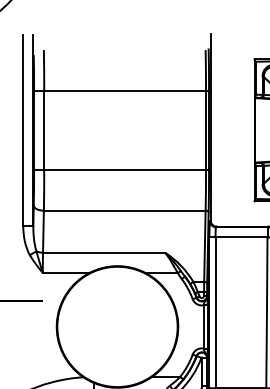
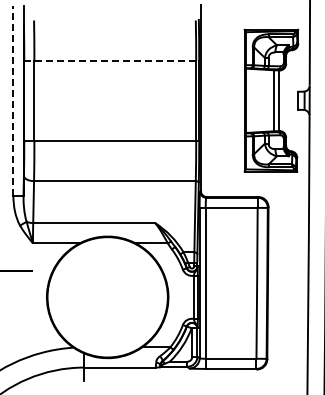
line: (122, 91) -> (112, 61), solid -> dashed
line: (23, 130) -> (13, 100), solid -> dashed

